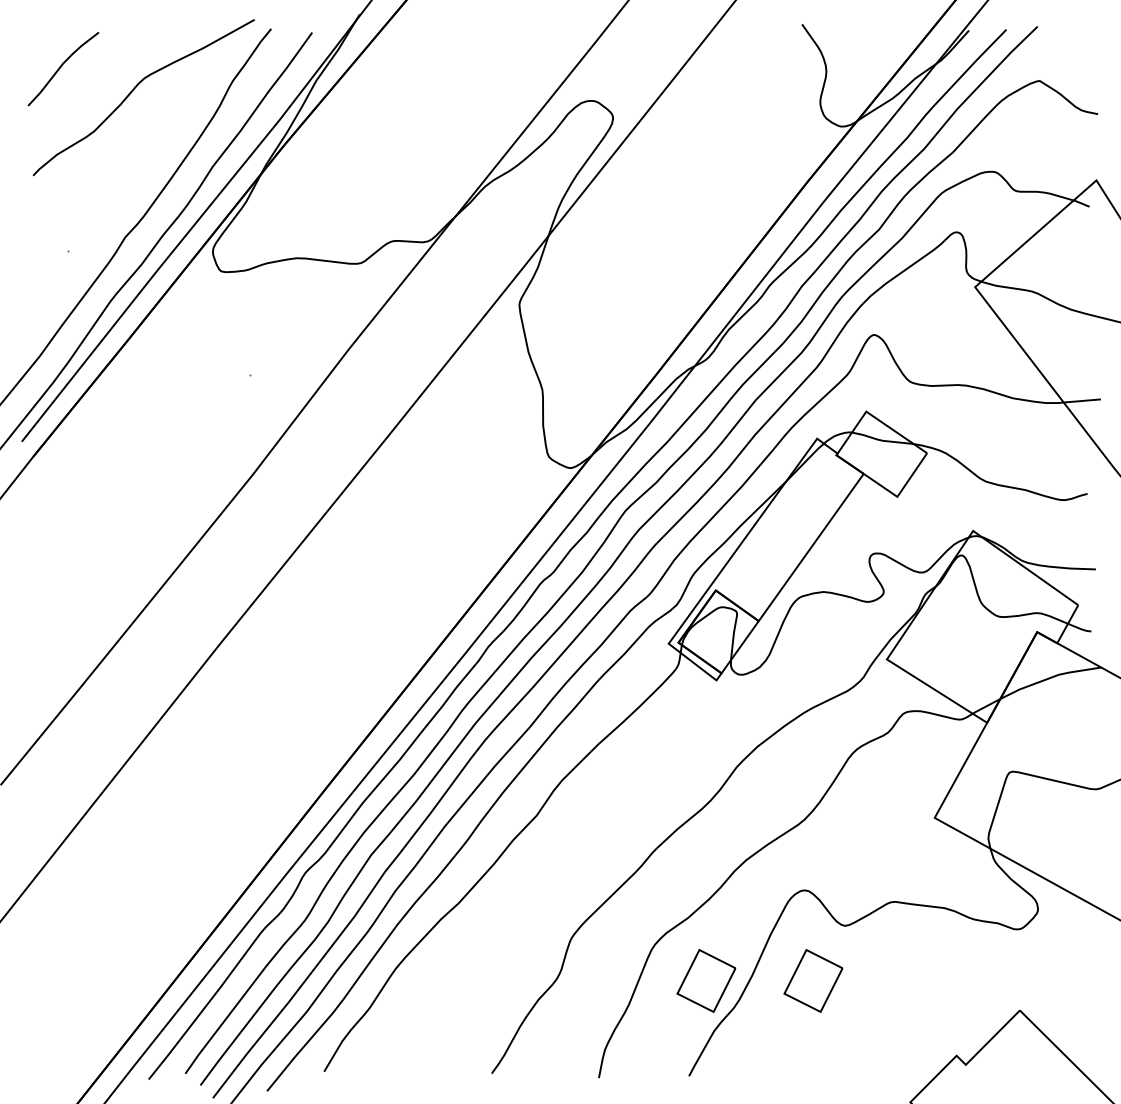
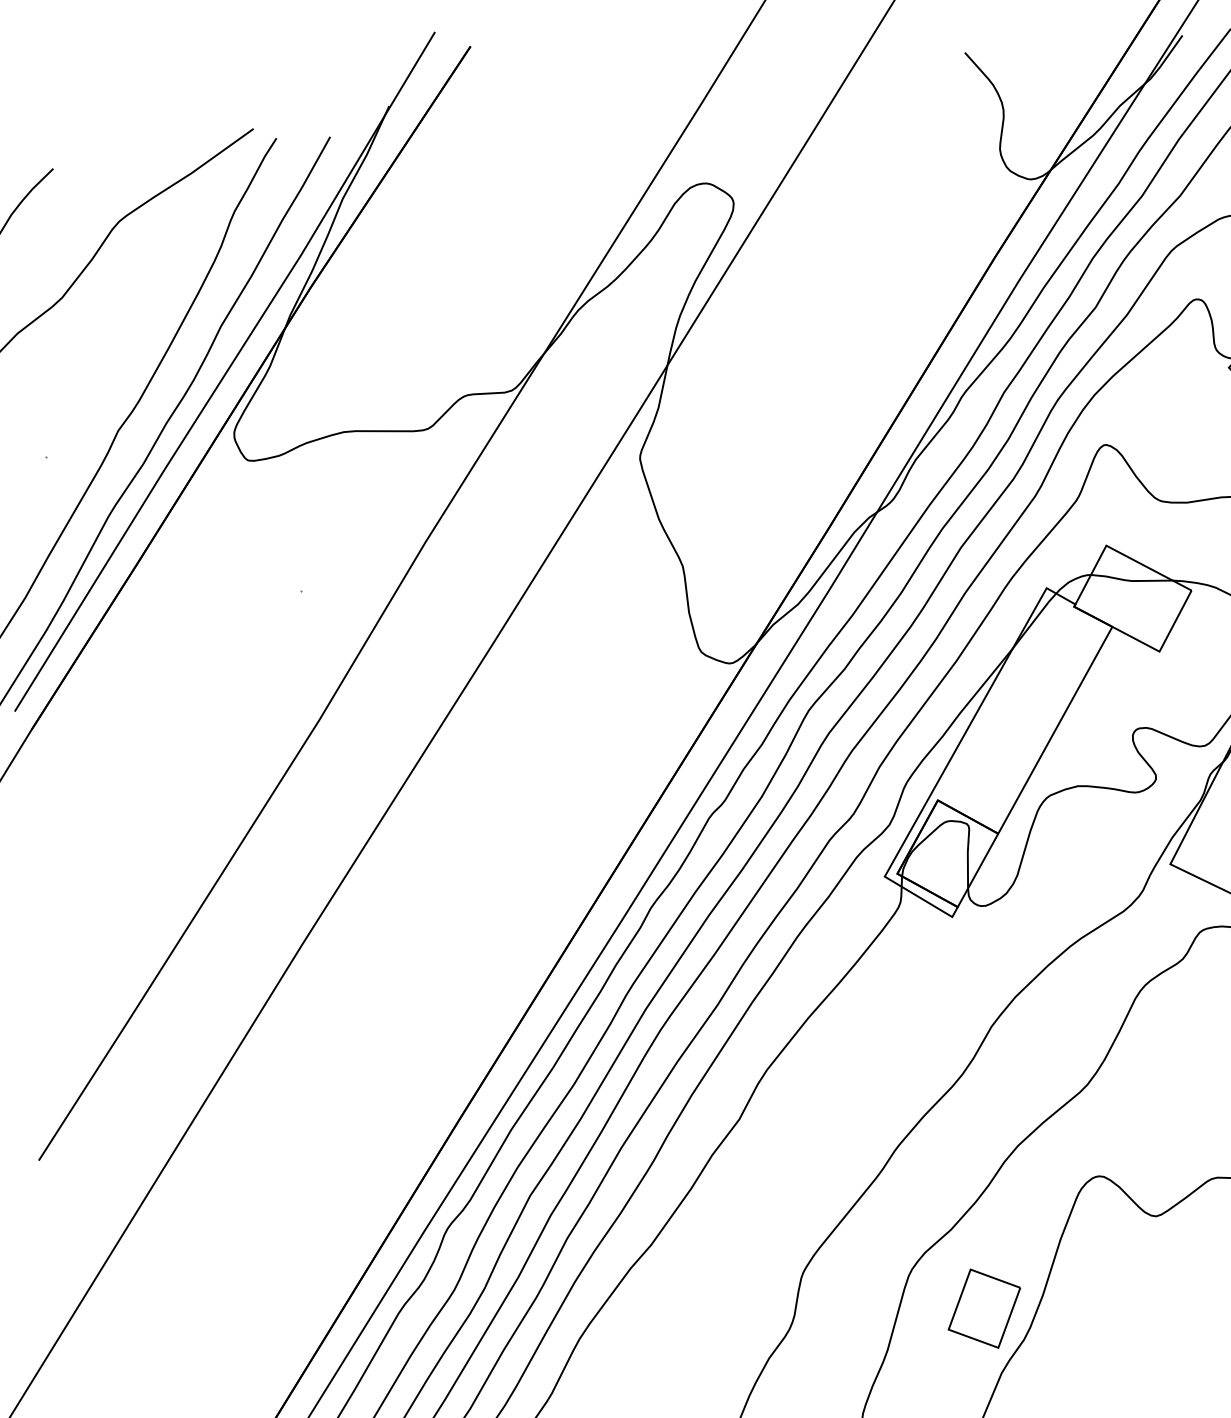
part: (813, 980) -> (1123, 1292), removed

